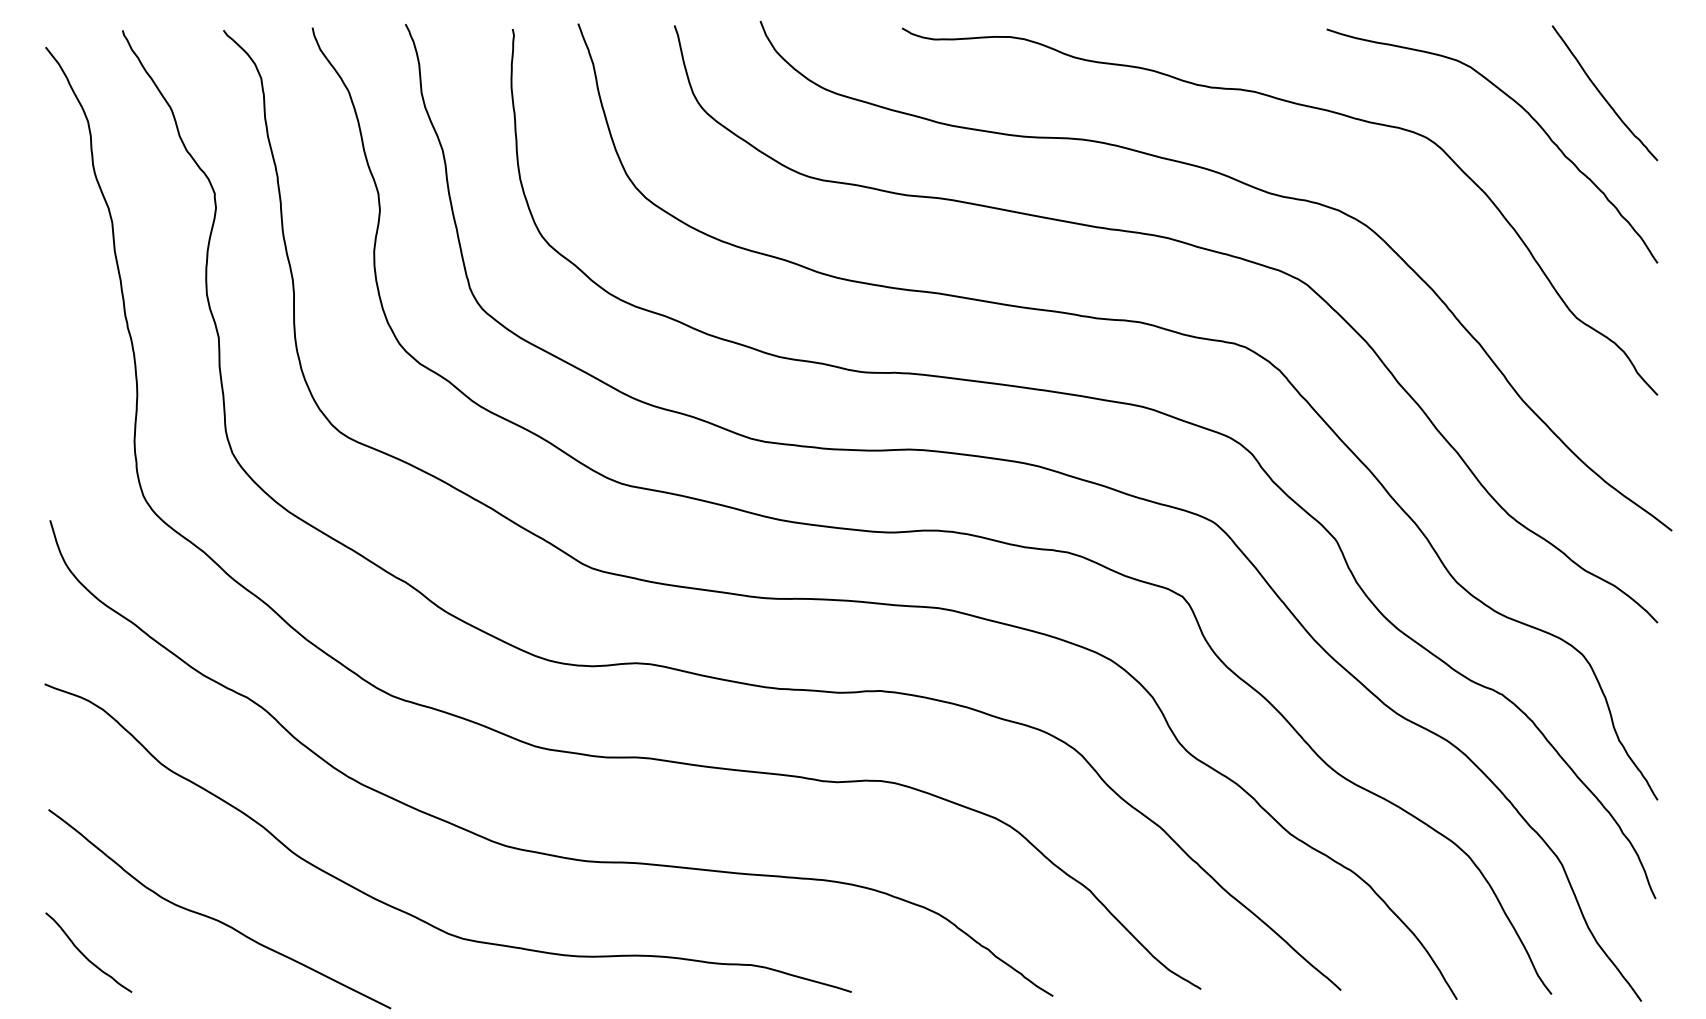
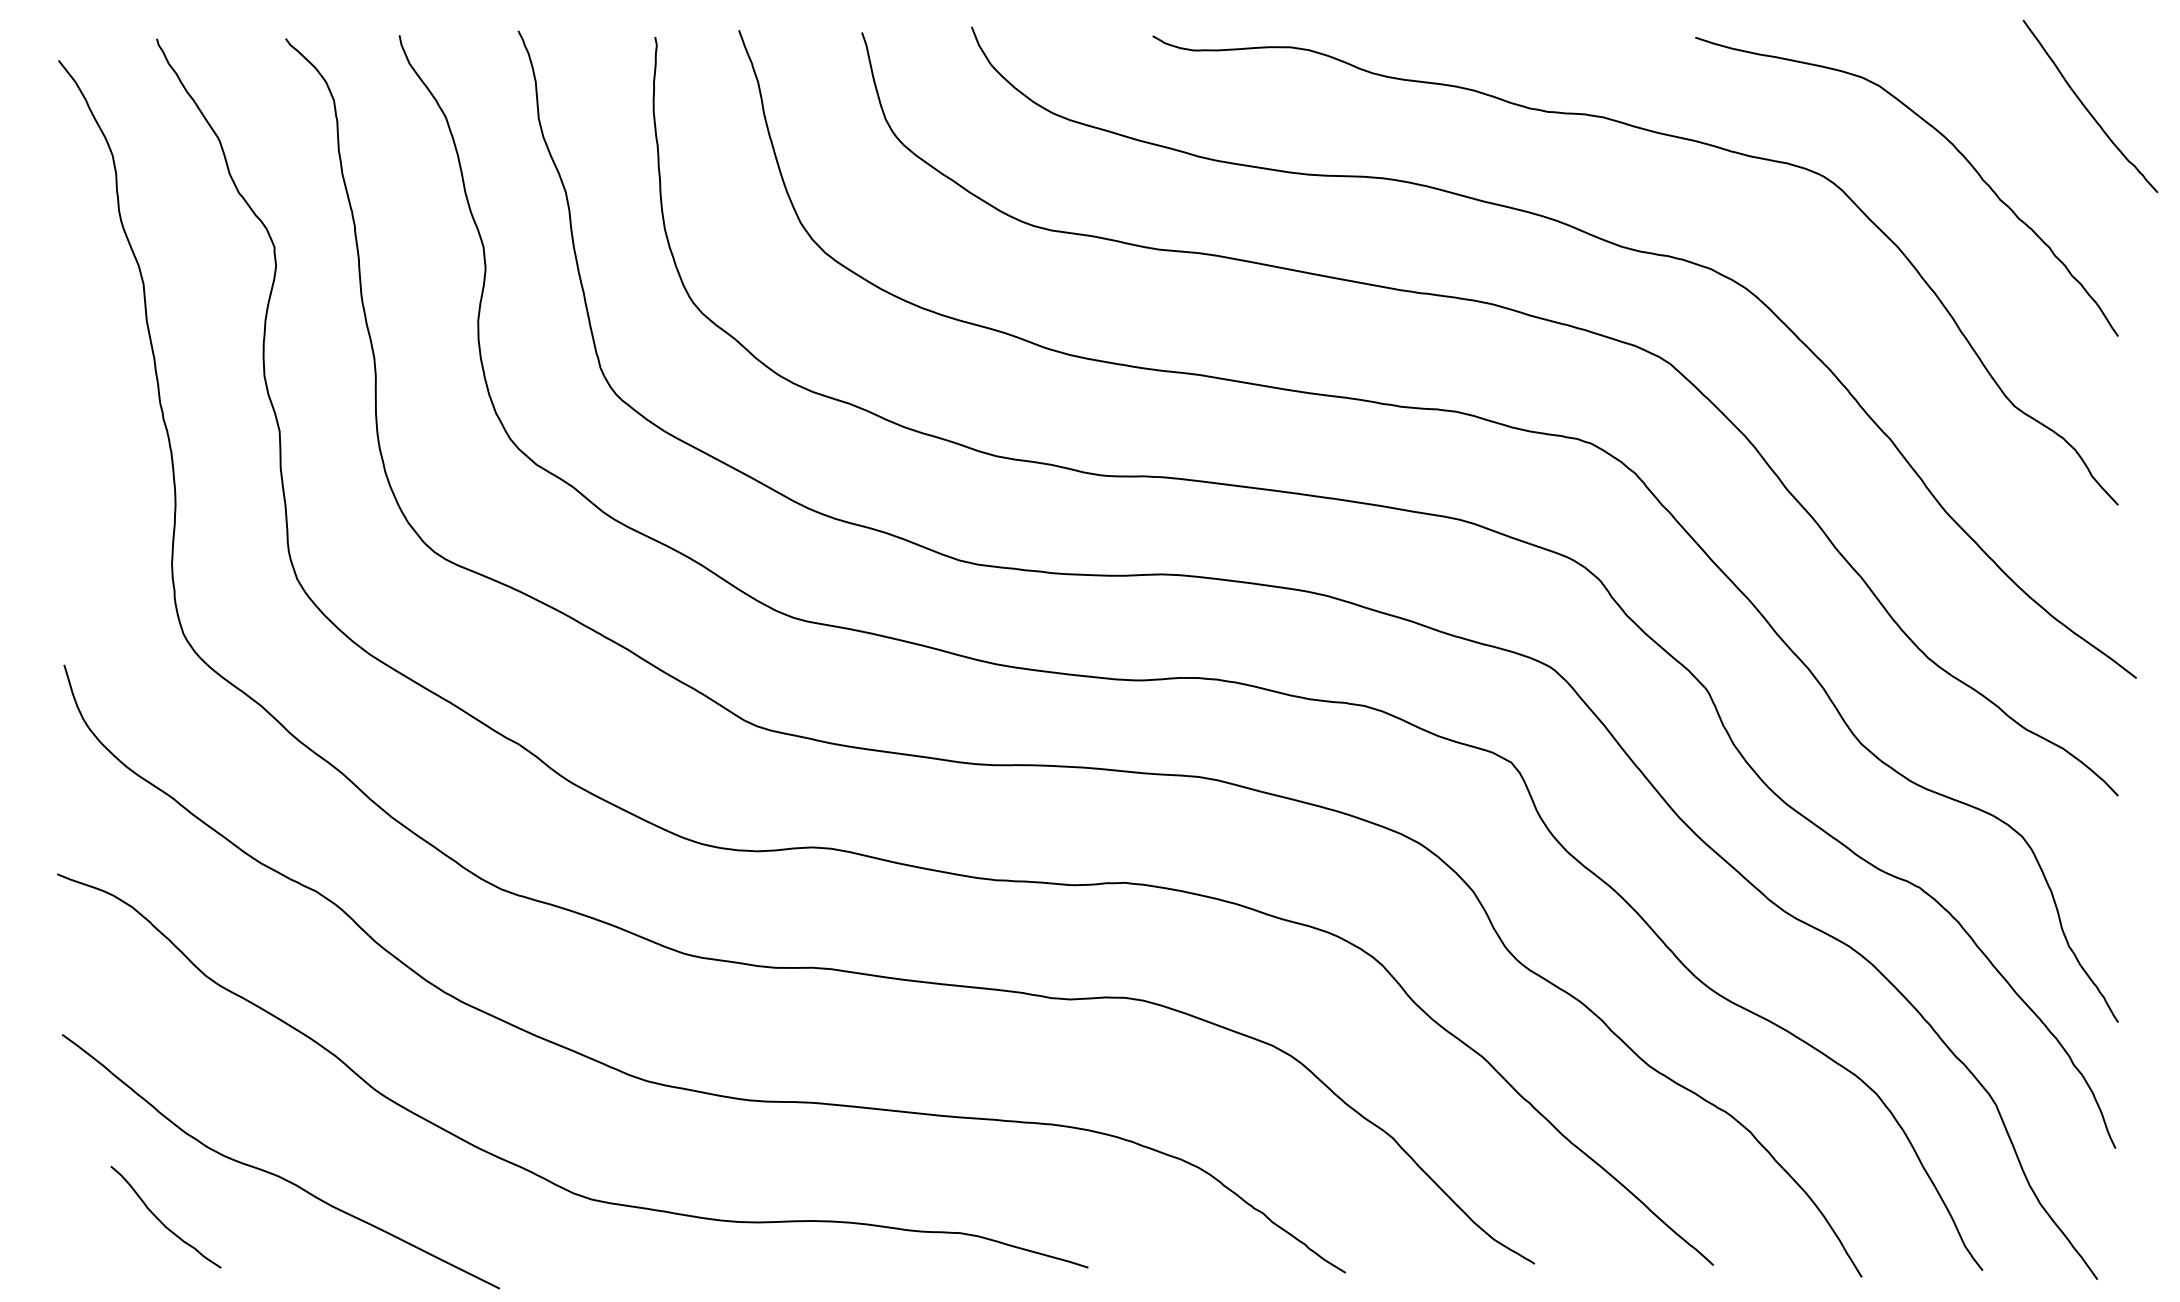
curve: (1602, 94) -> (2087, 107), moved
curve: (85, 955) -> (161, 1220), moved

